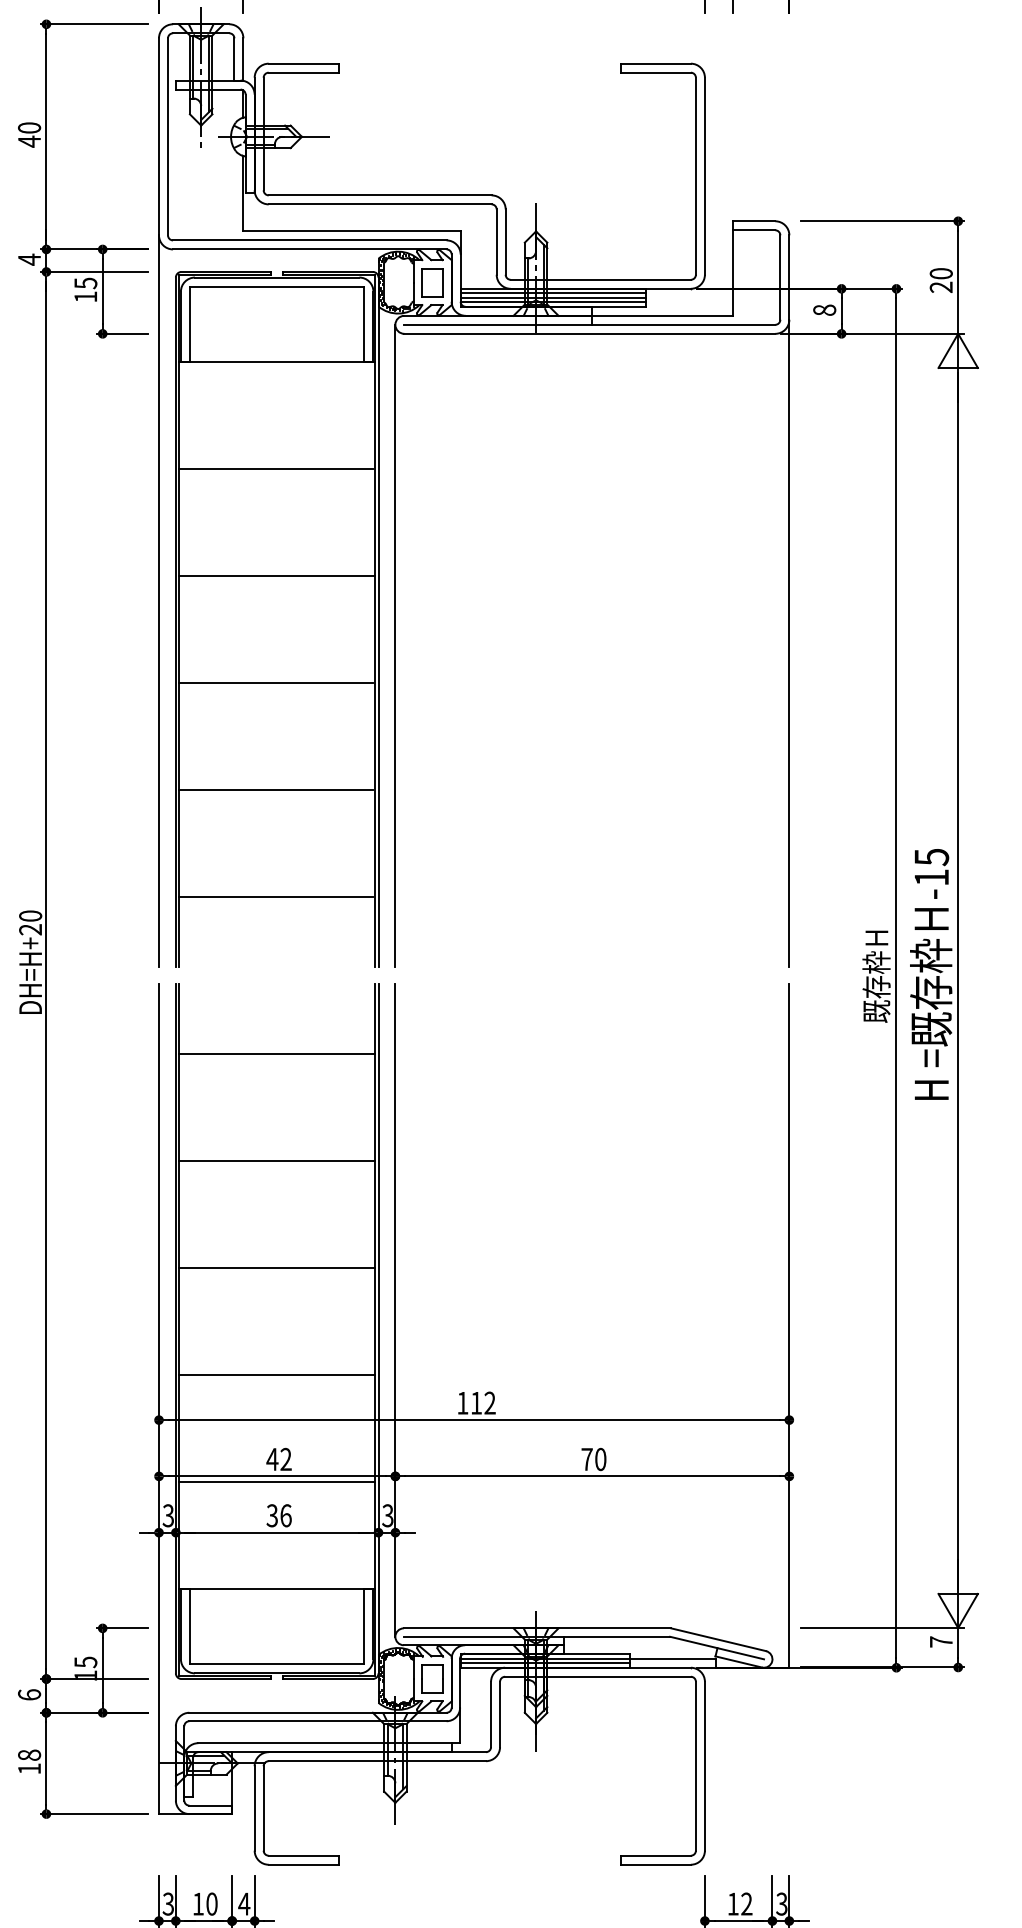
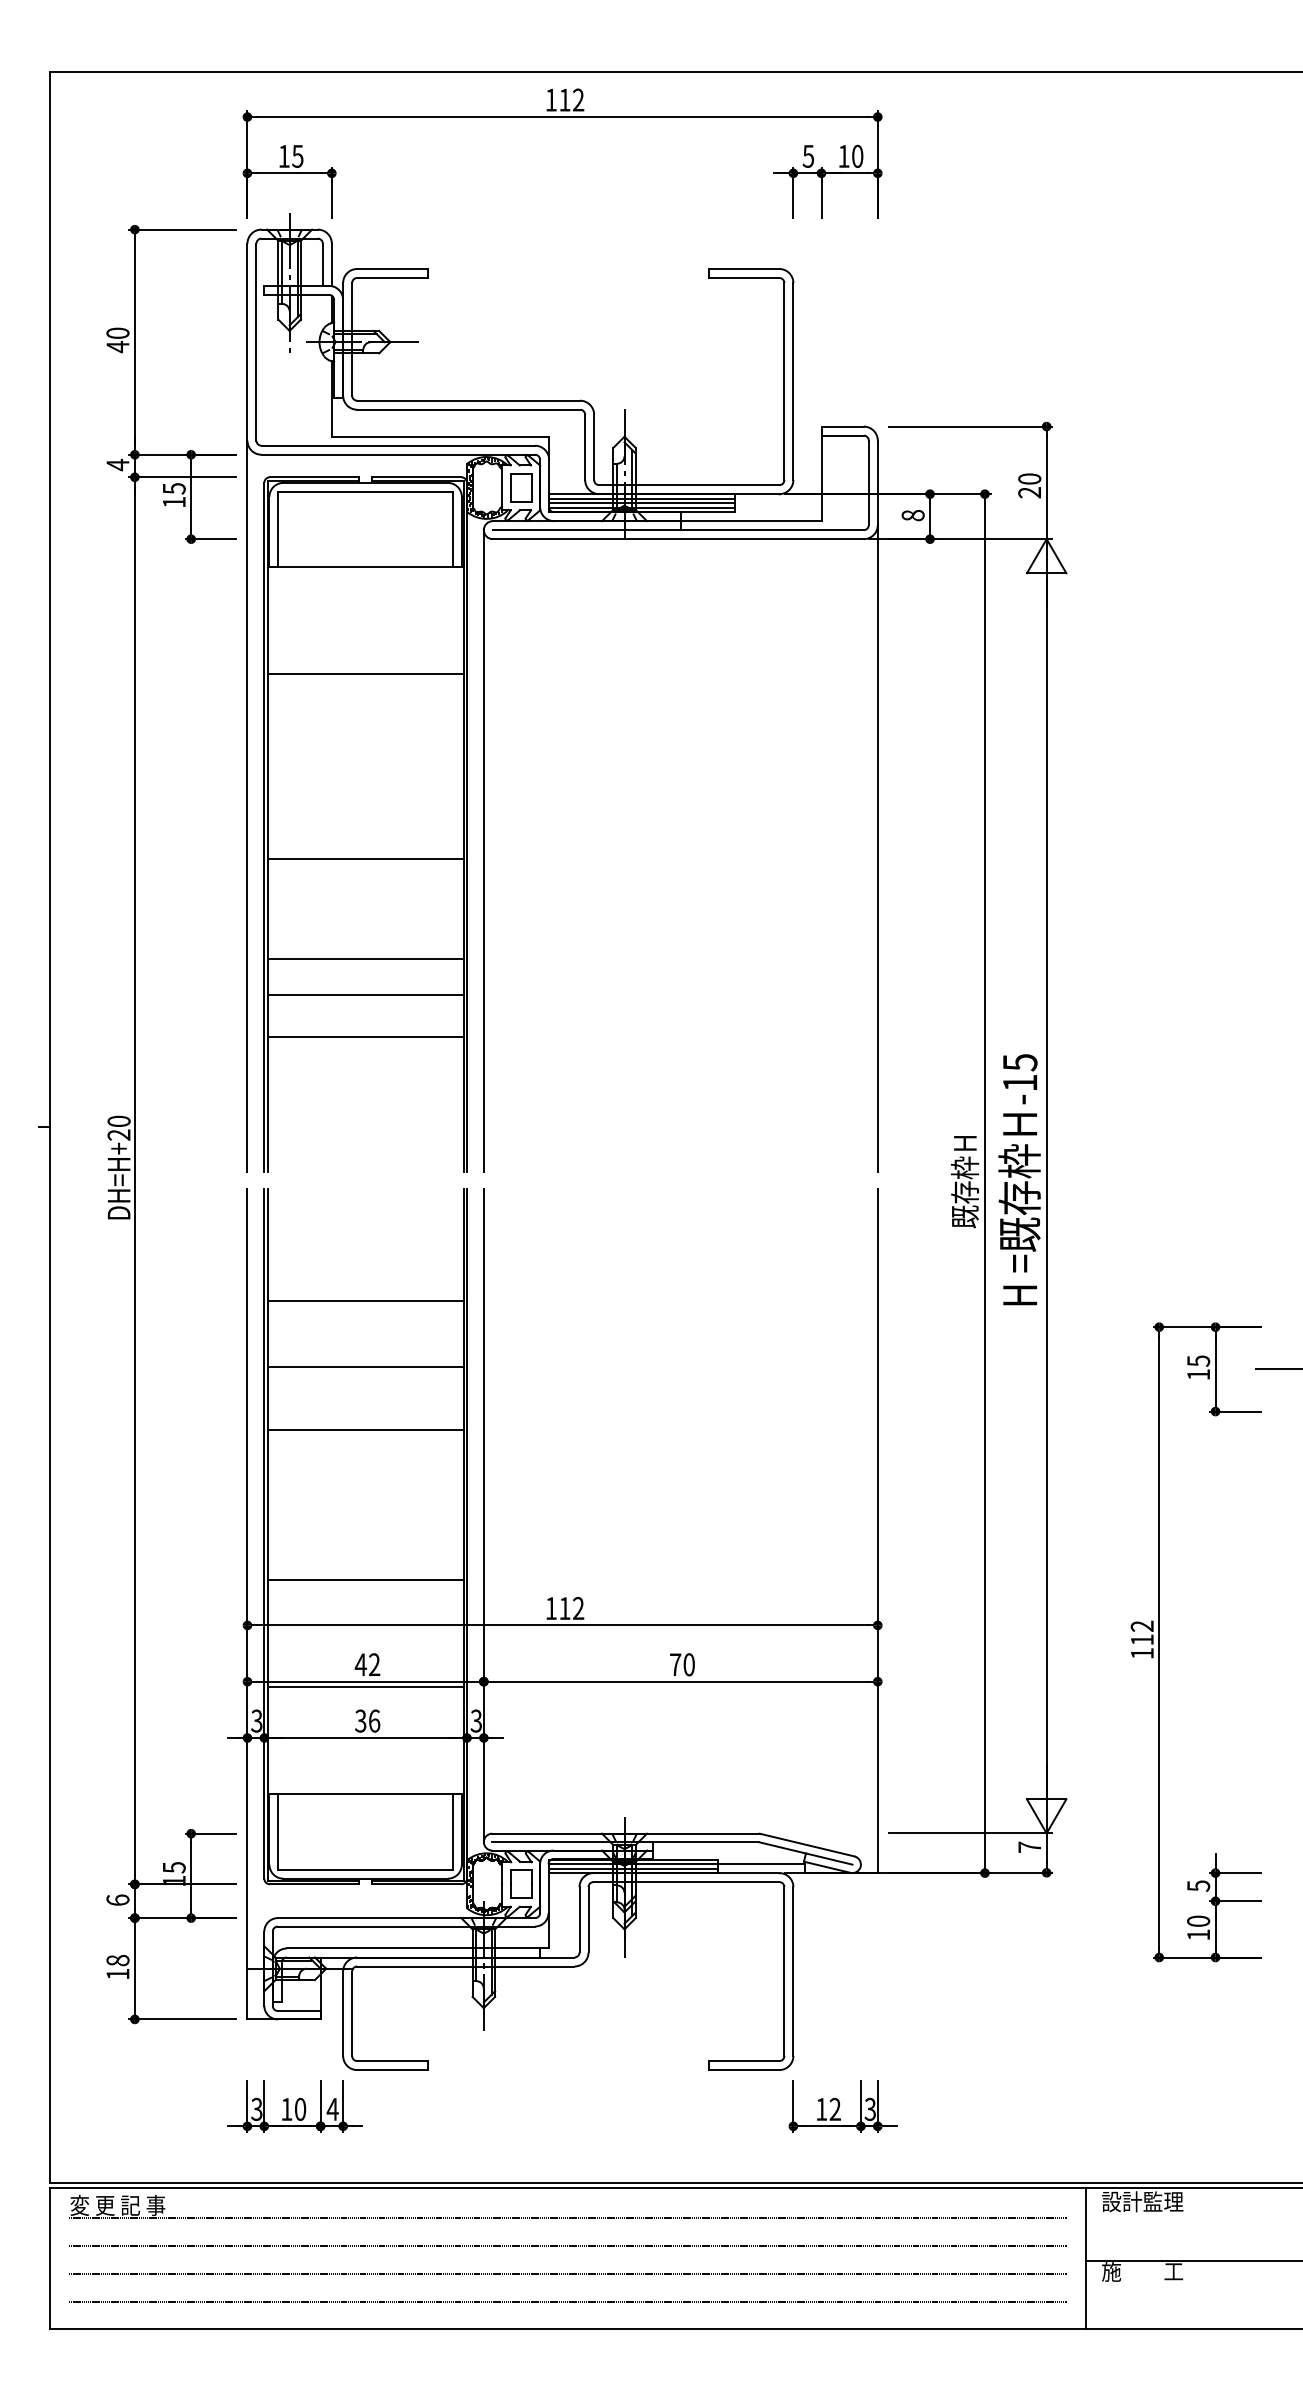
line: (277, 576) -> (365, 859), moved
line: (276, 683) -> (364, 959), moved
line: (276, 897) -> (364, 1037), moved
line: (277, 1054) -> (365, 1300), moved
line: (277, 1268) -> (365, 1430), moved

